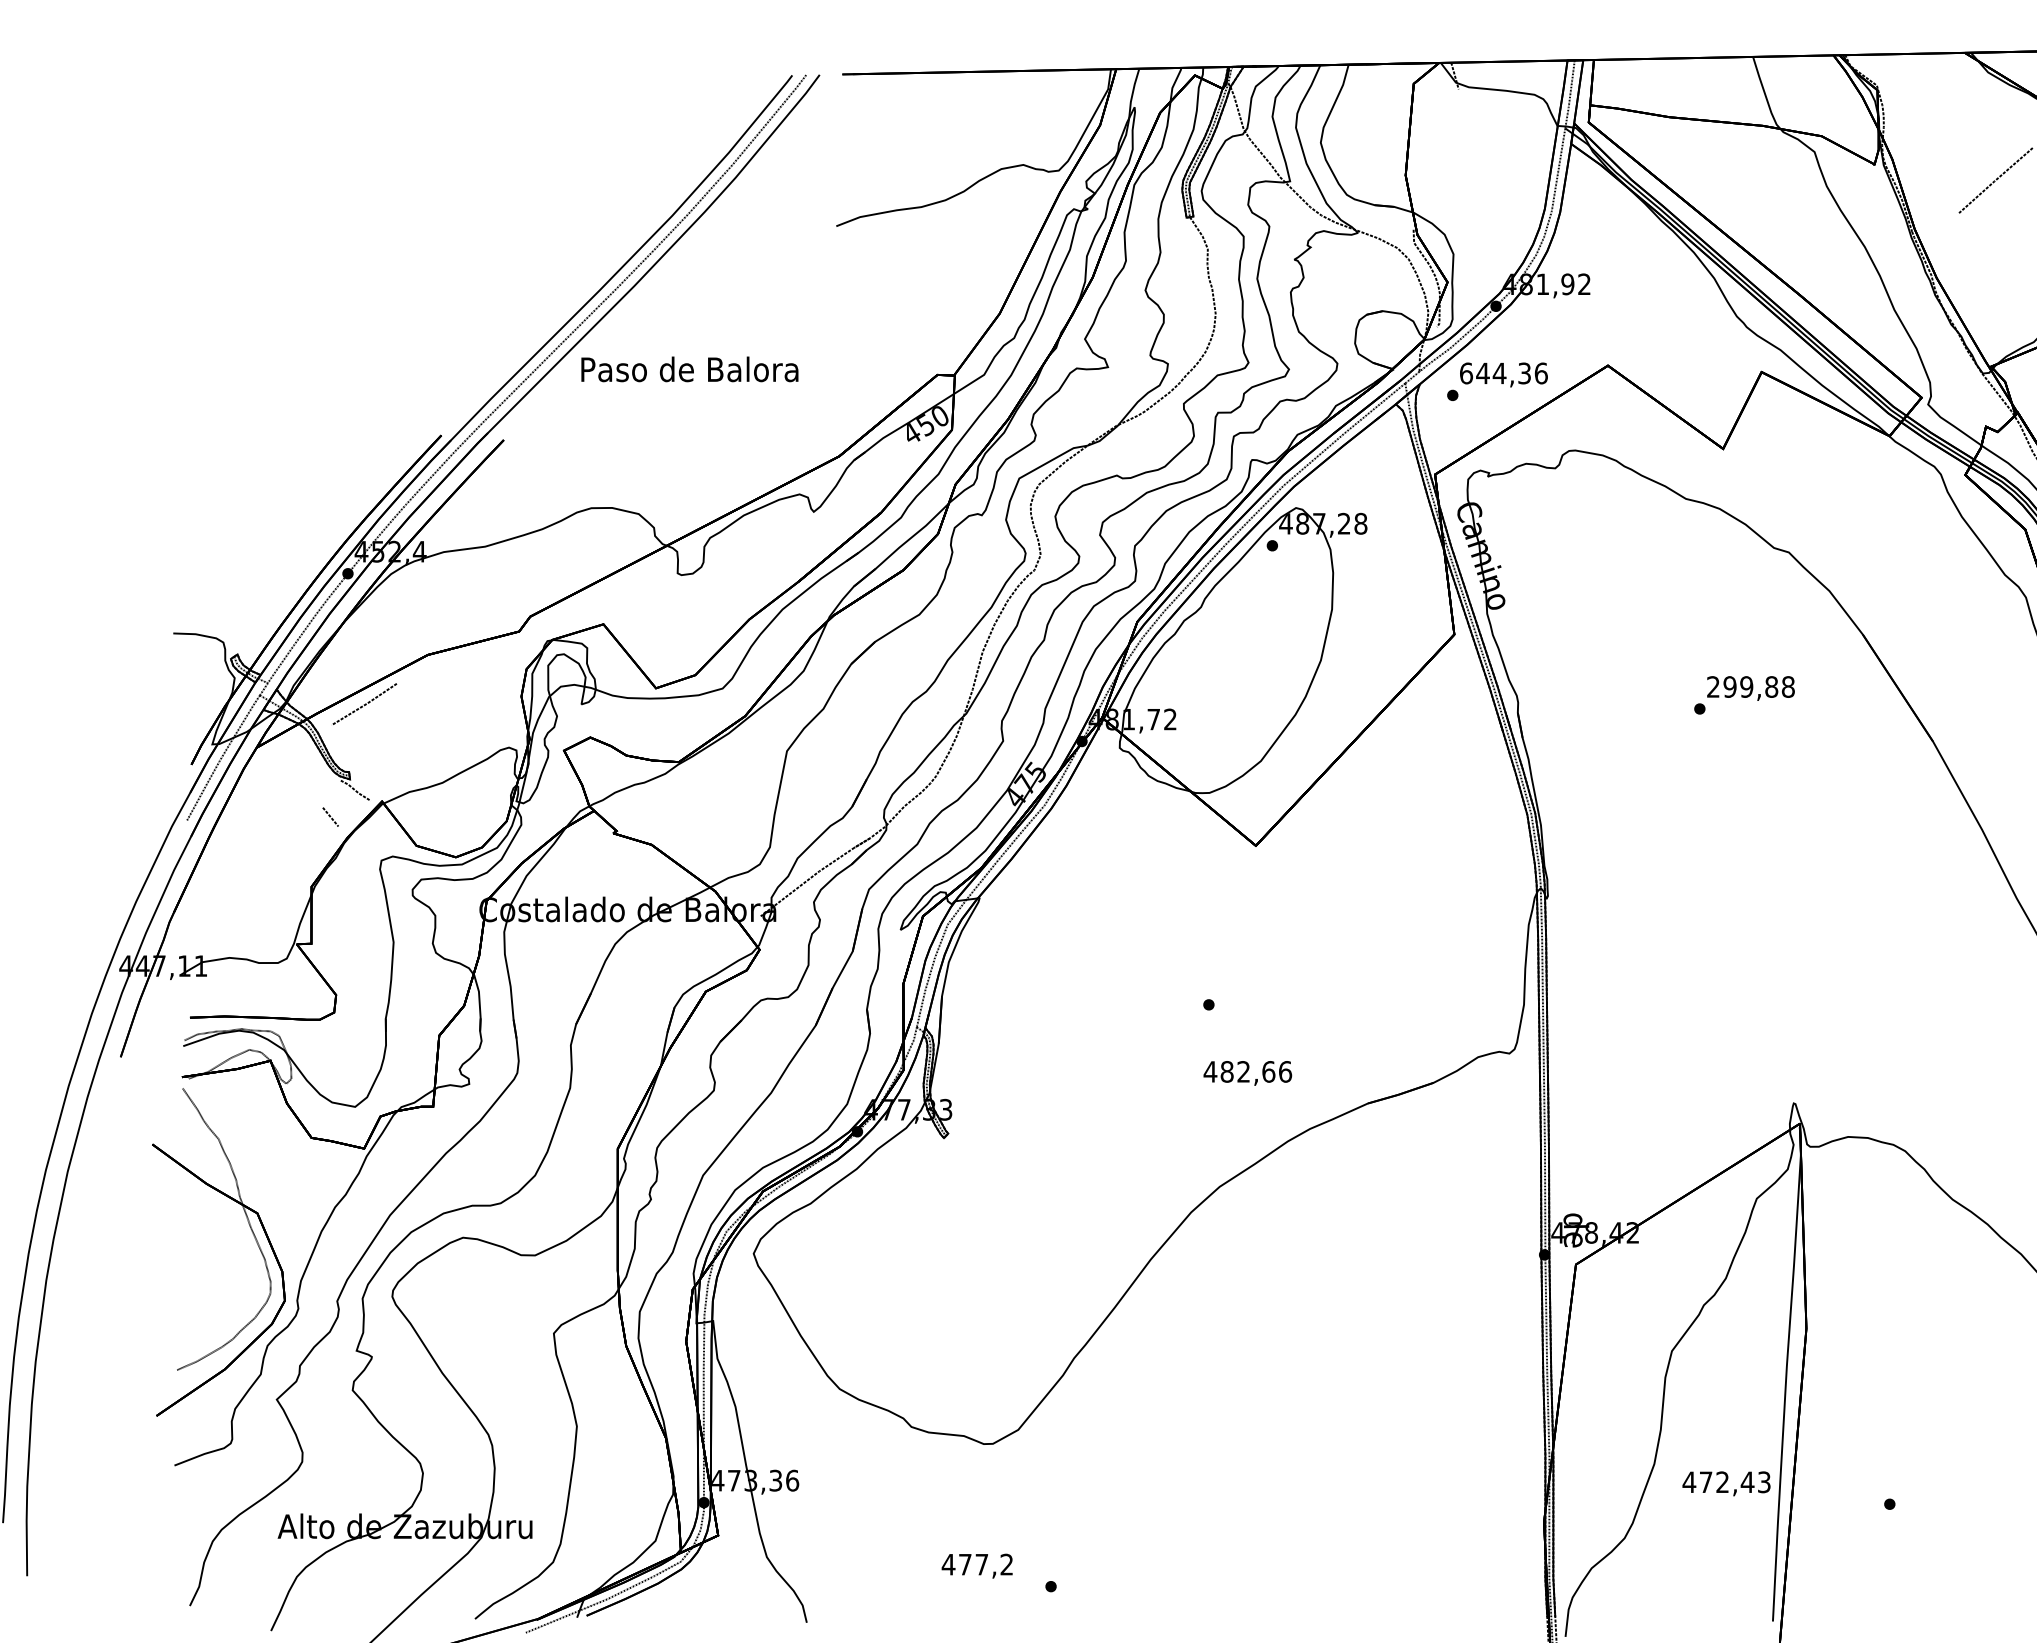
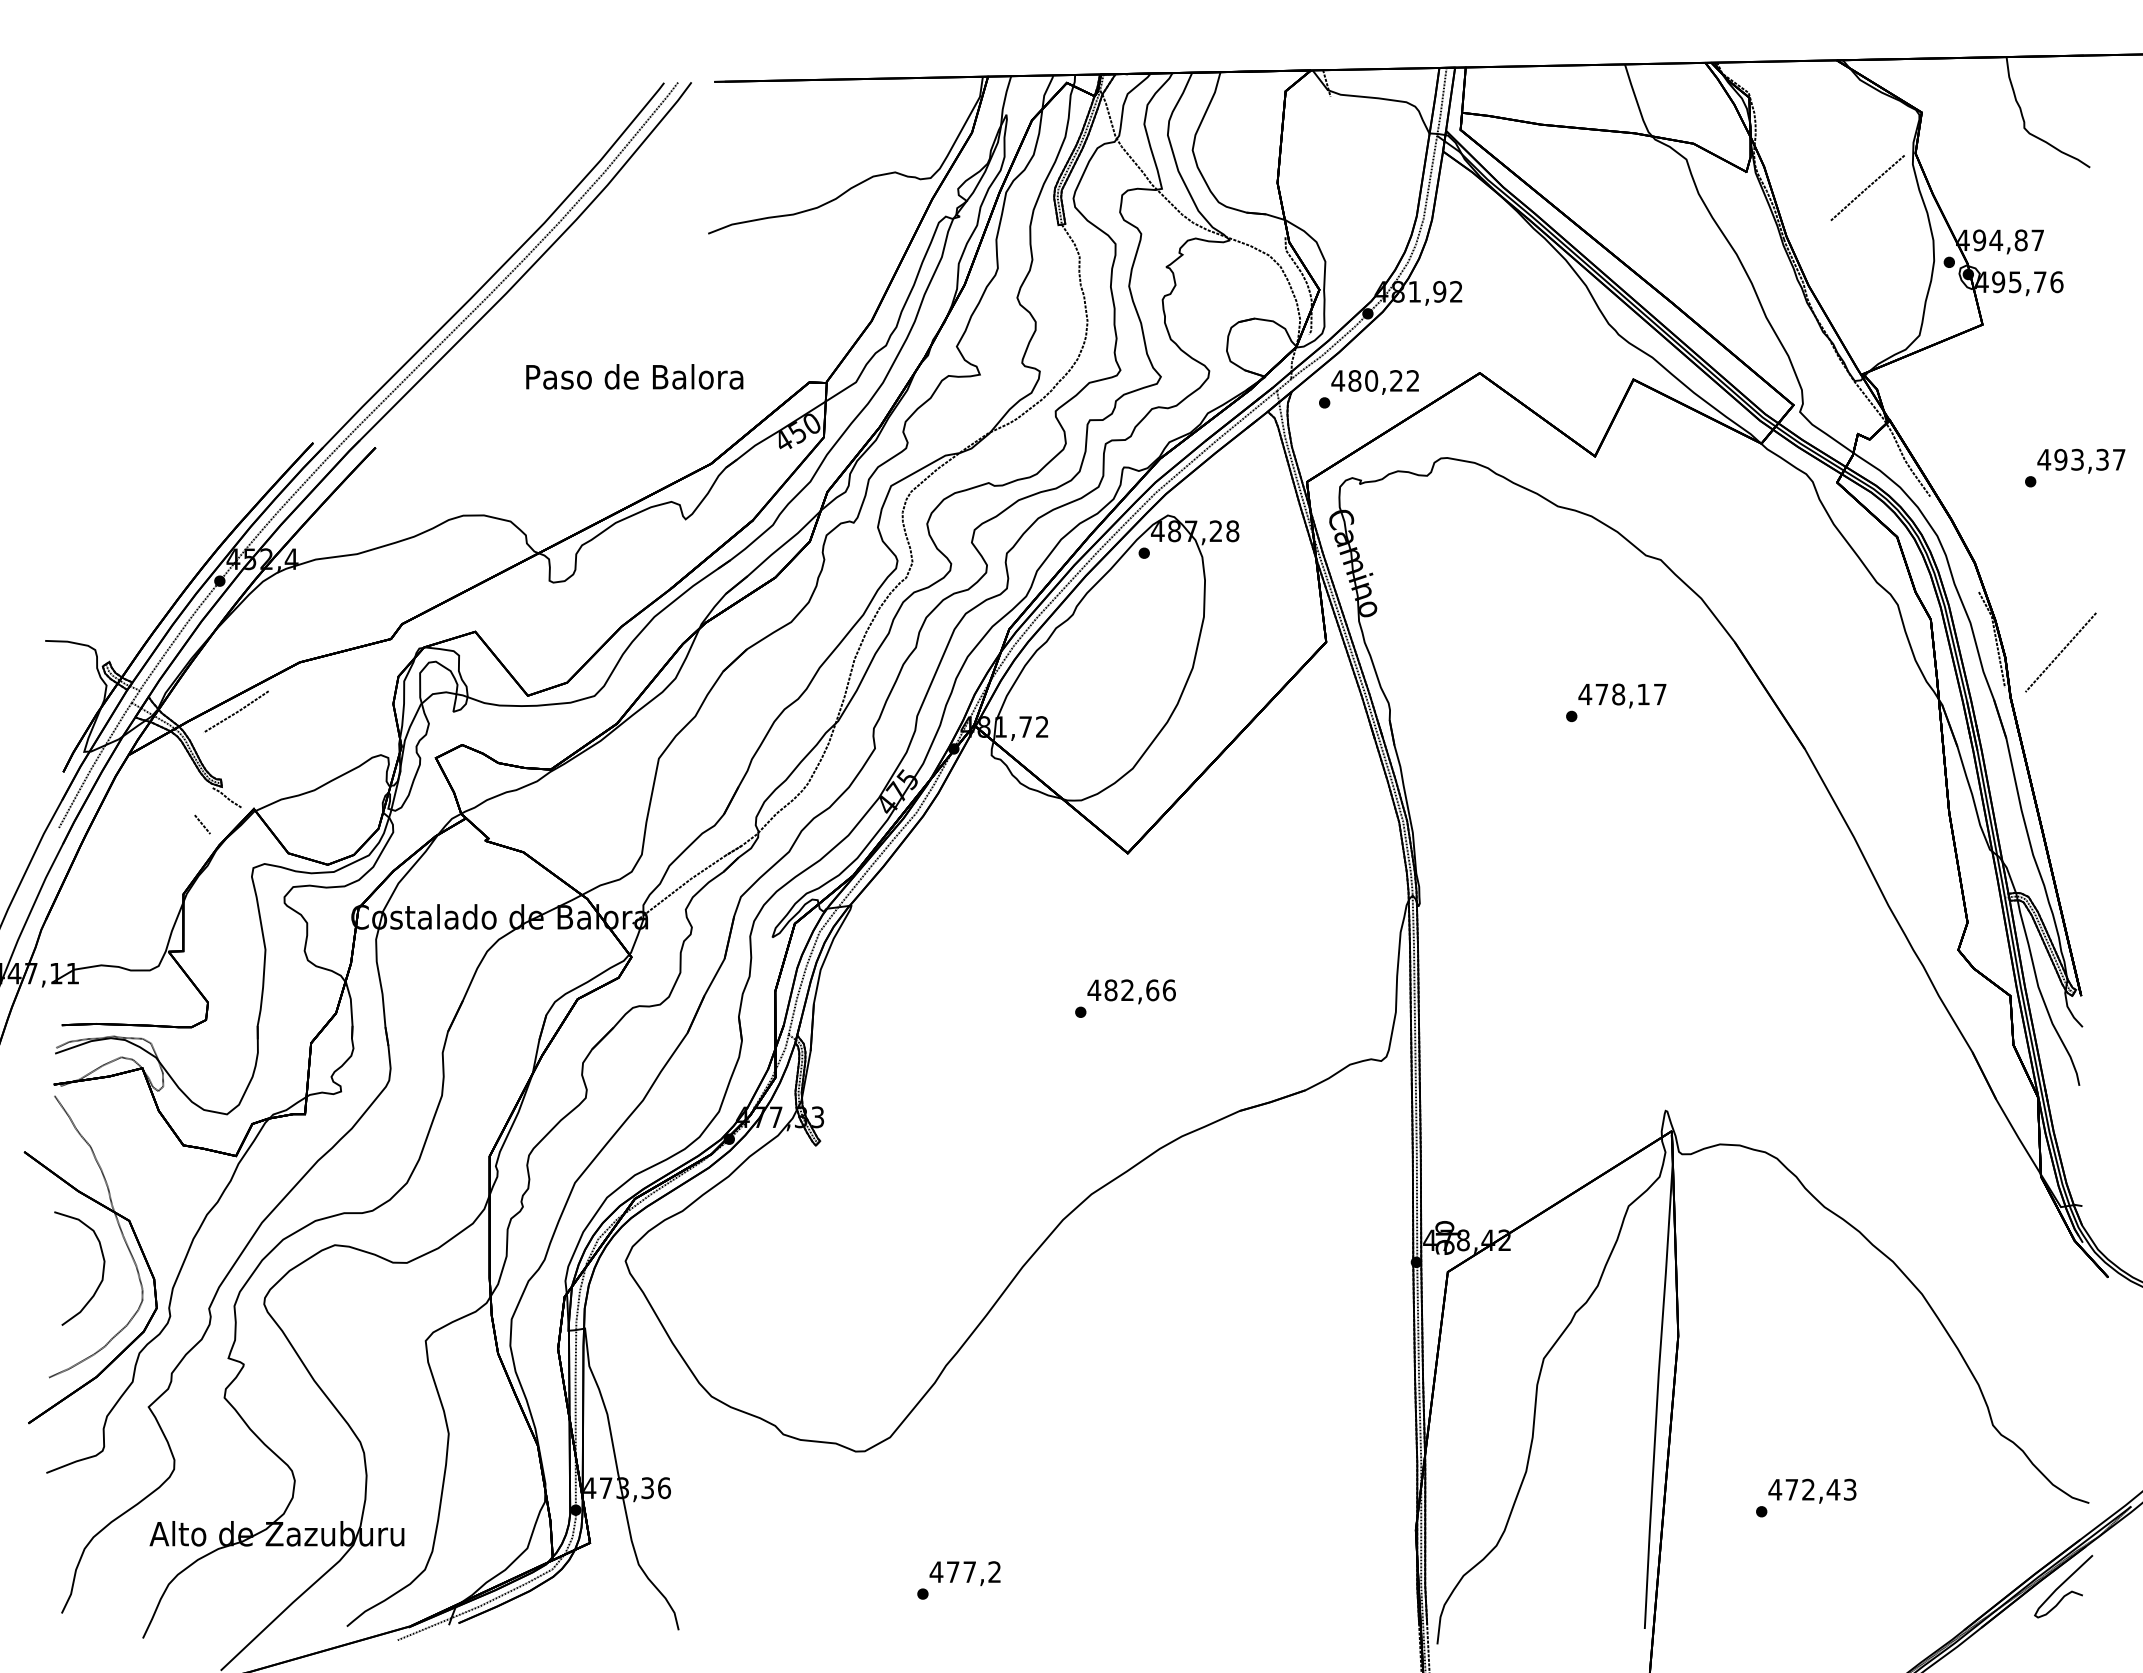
text: (689, 369) -> (634, 376), moved
text: (1503, 373) -> (1375, 380), 644,36 -> 480,22
text: (1750, 687) -> (1622, 694), 299,88 -> 478,17
text: (1247, 1073) -> (1131, 991), moved
curve: (230, 1261) -> (102, 1268), added
text: (1726, 1483) -> (1812, 1490), moved
text: (976, 1566) -> (964, 1573), moved

